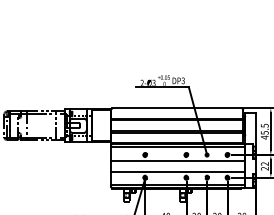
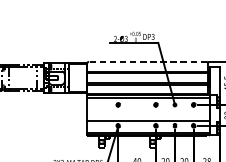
line: (177, 108) -> (147, 62), solid -> dashed
line: (178, 160) -> (148, 109), removed

